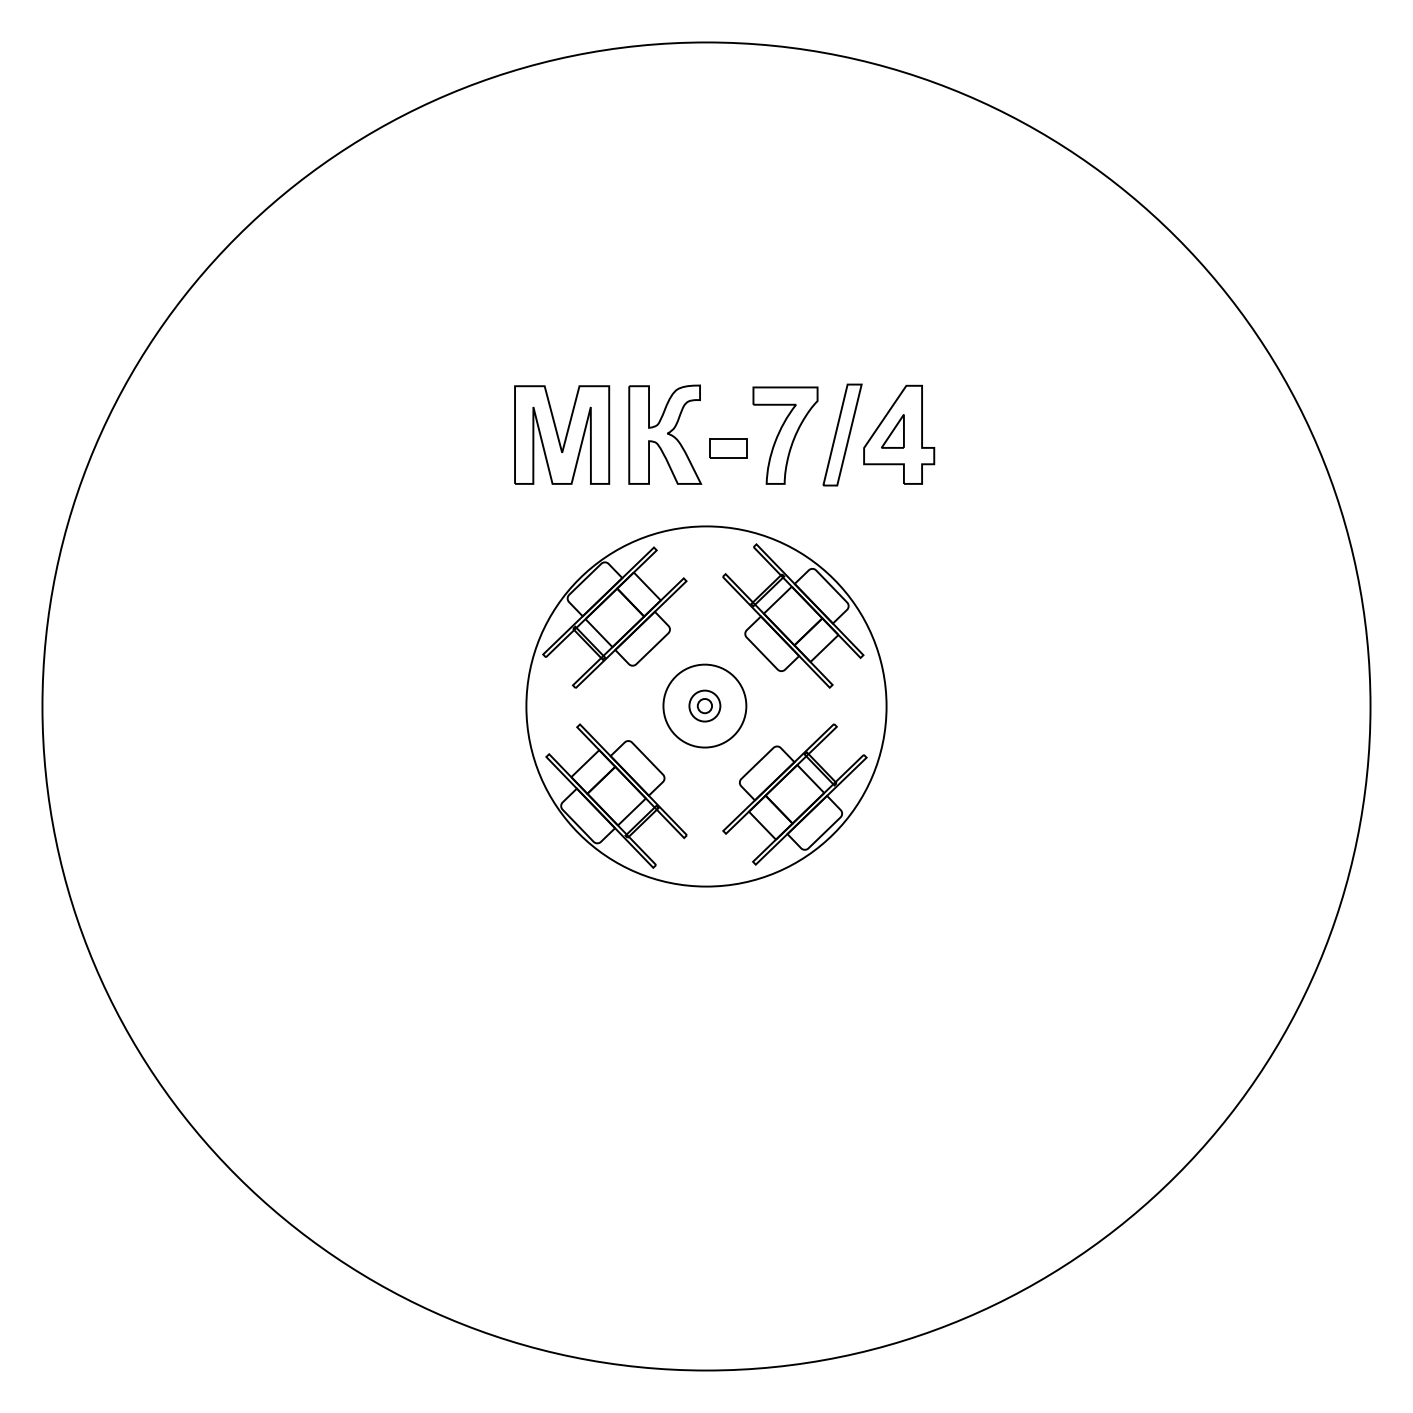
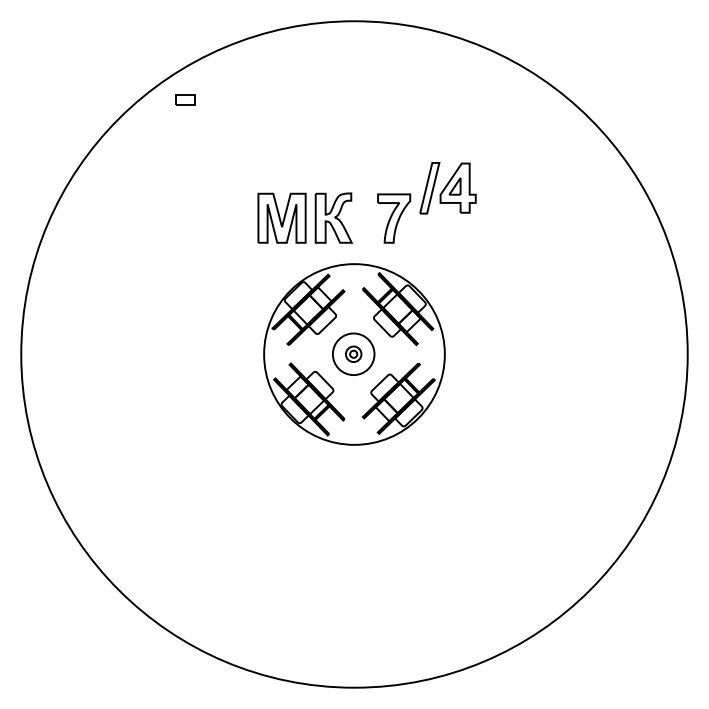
part: (877, 435) -> (447, 188), moved
part: (728, 447) -> (185, 99), moved

